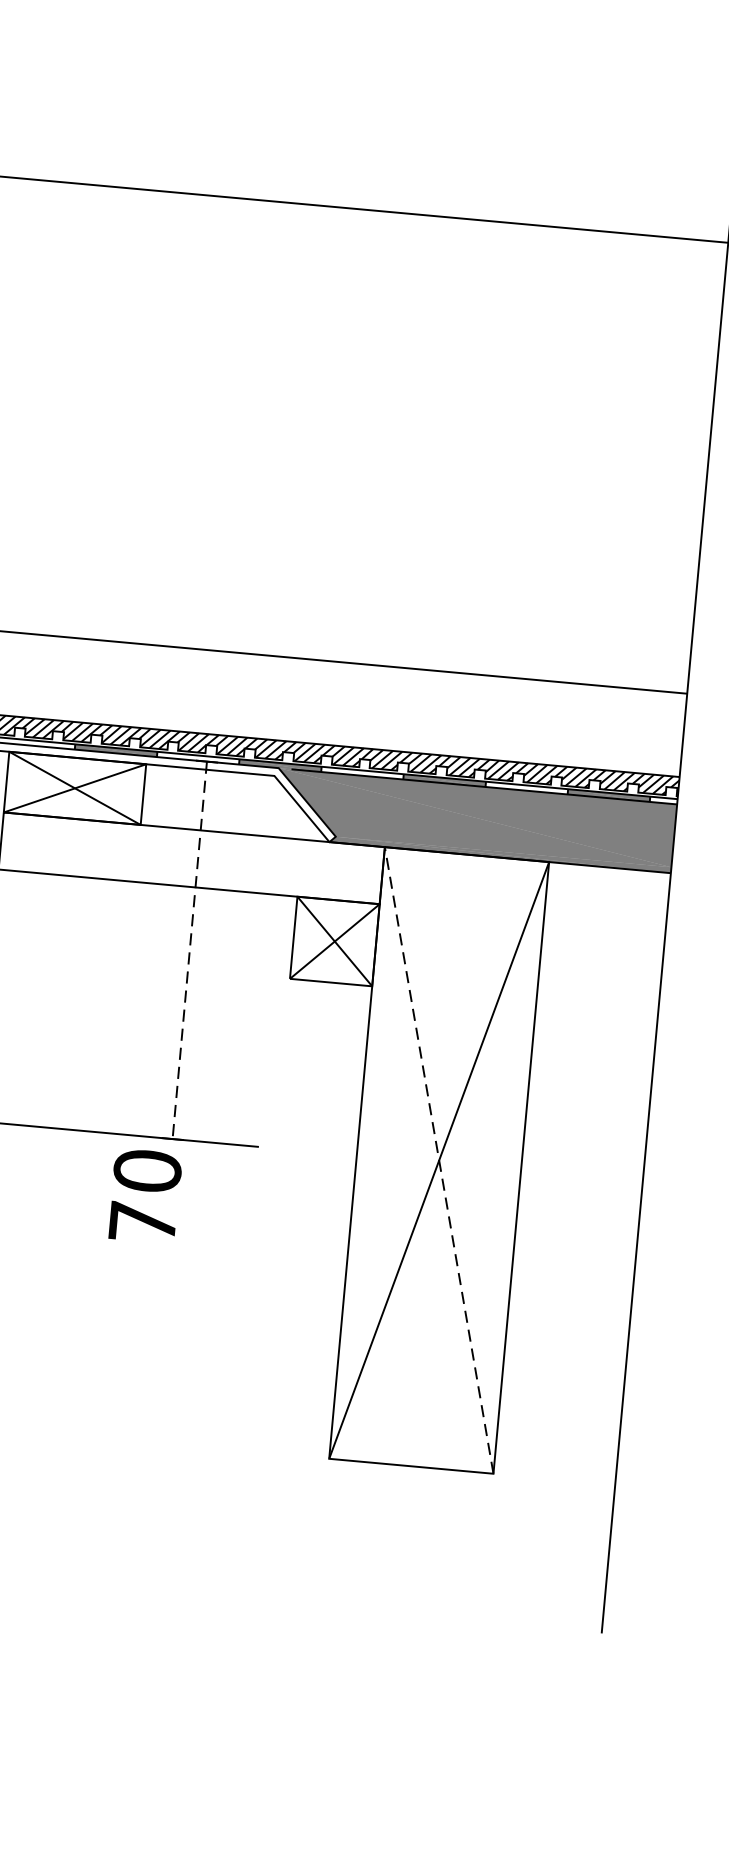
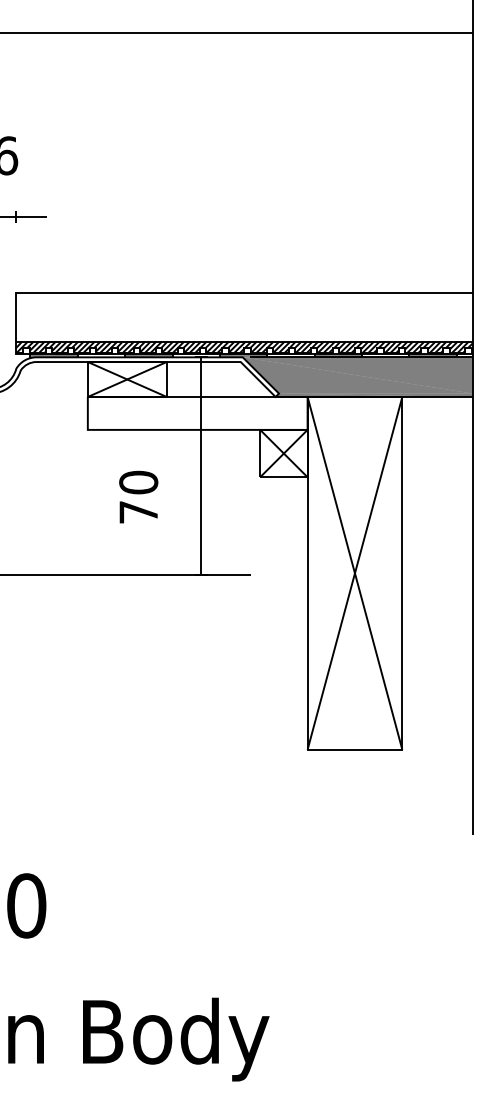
line: (189, 950) -> (201, 466), dashed -> solid
line: (438, 1160) -> (354, 573), dashed -> solid
text: (144, 1195) -> (138, 496), moved

